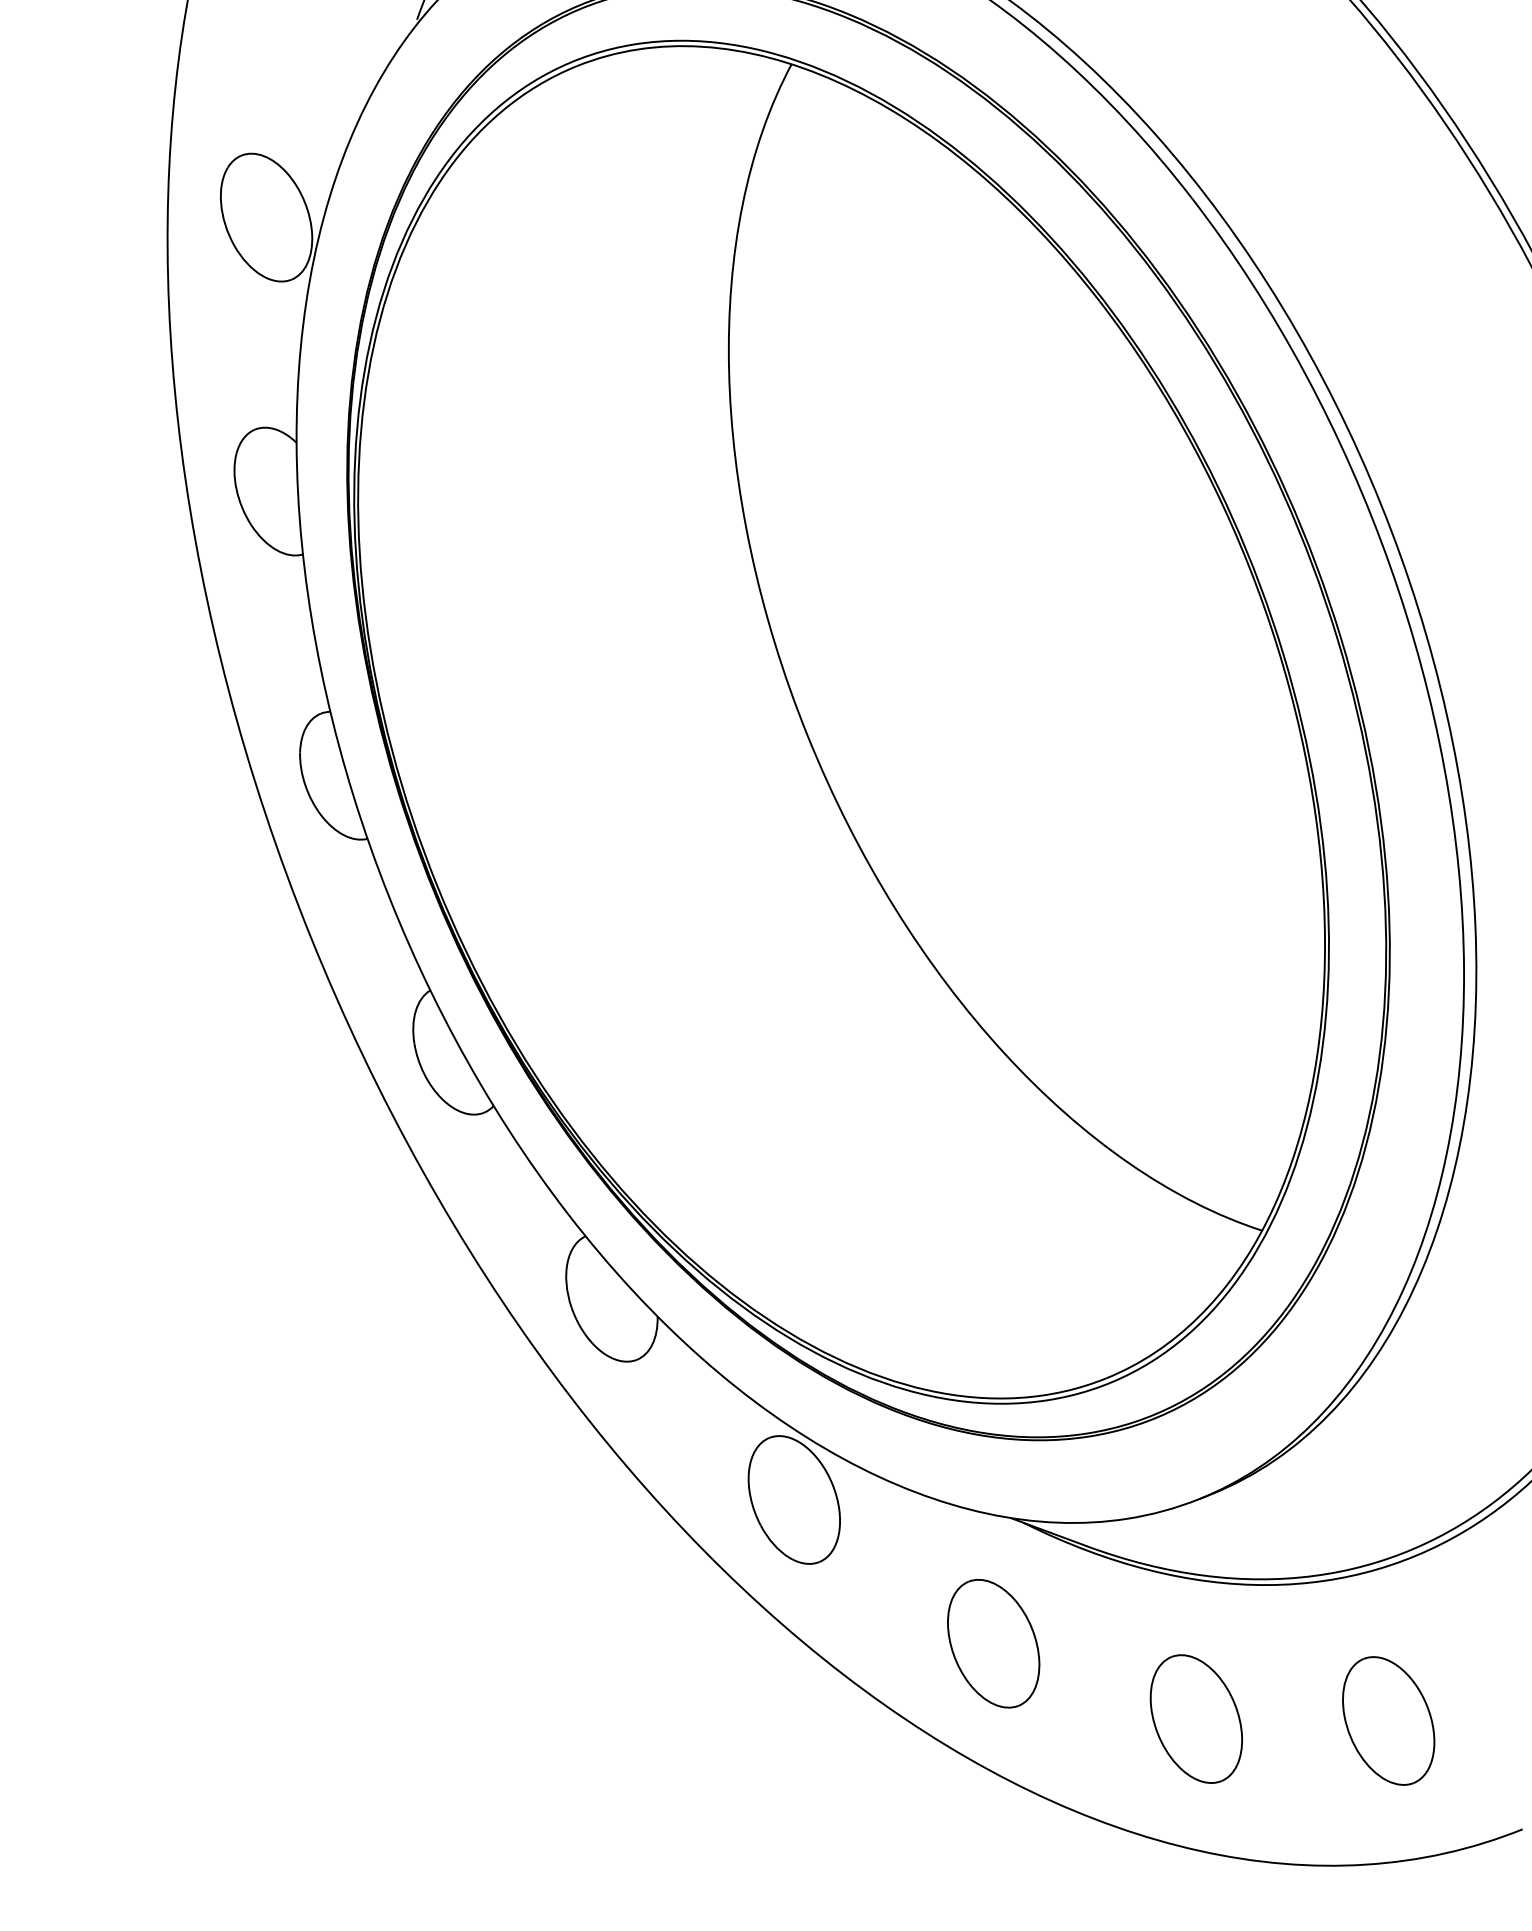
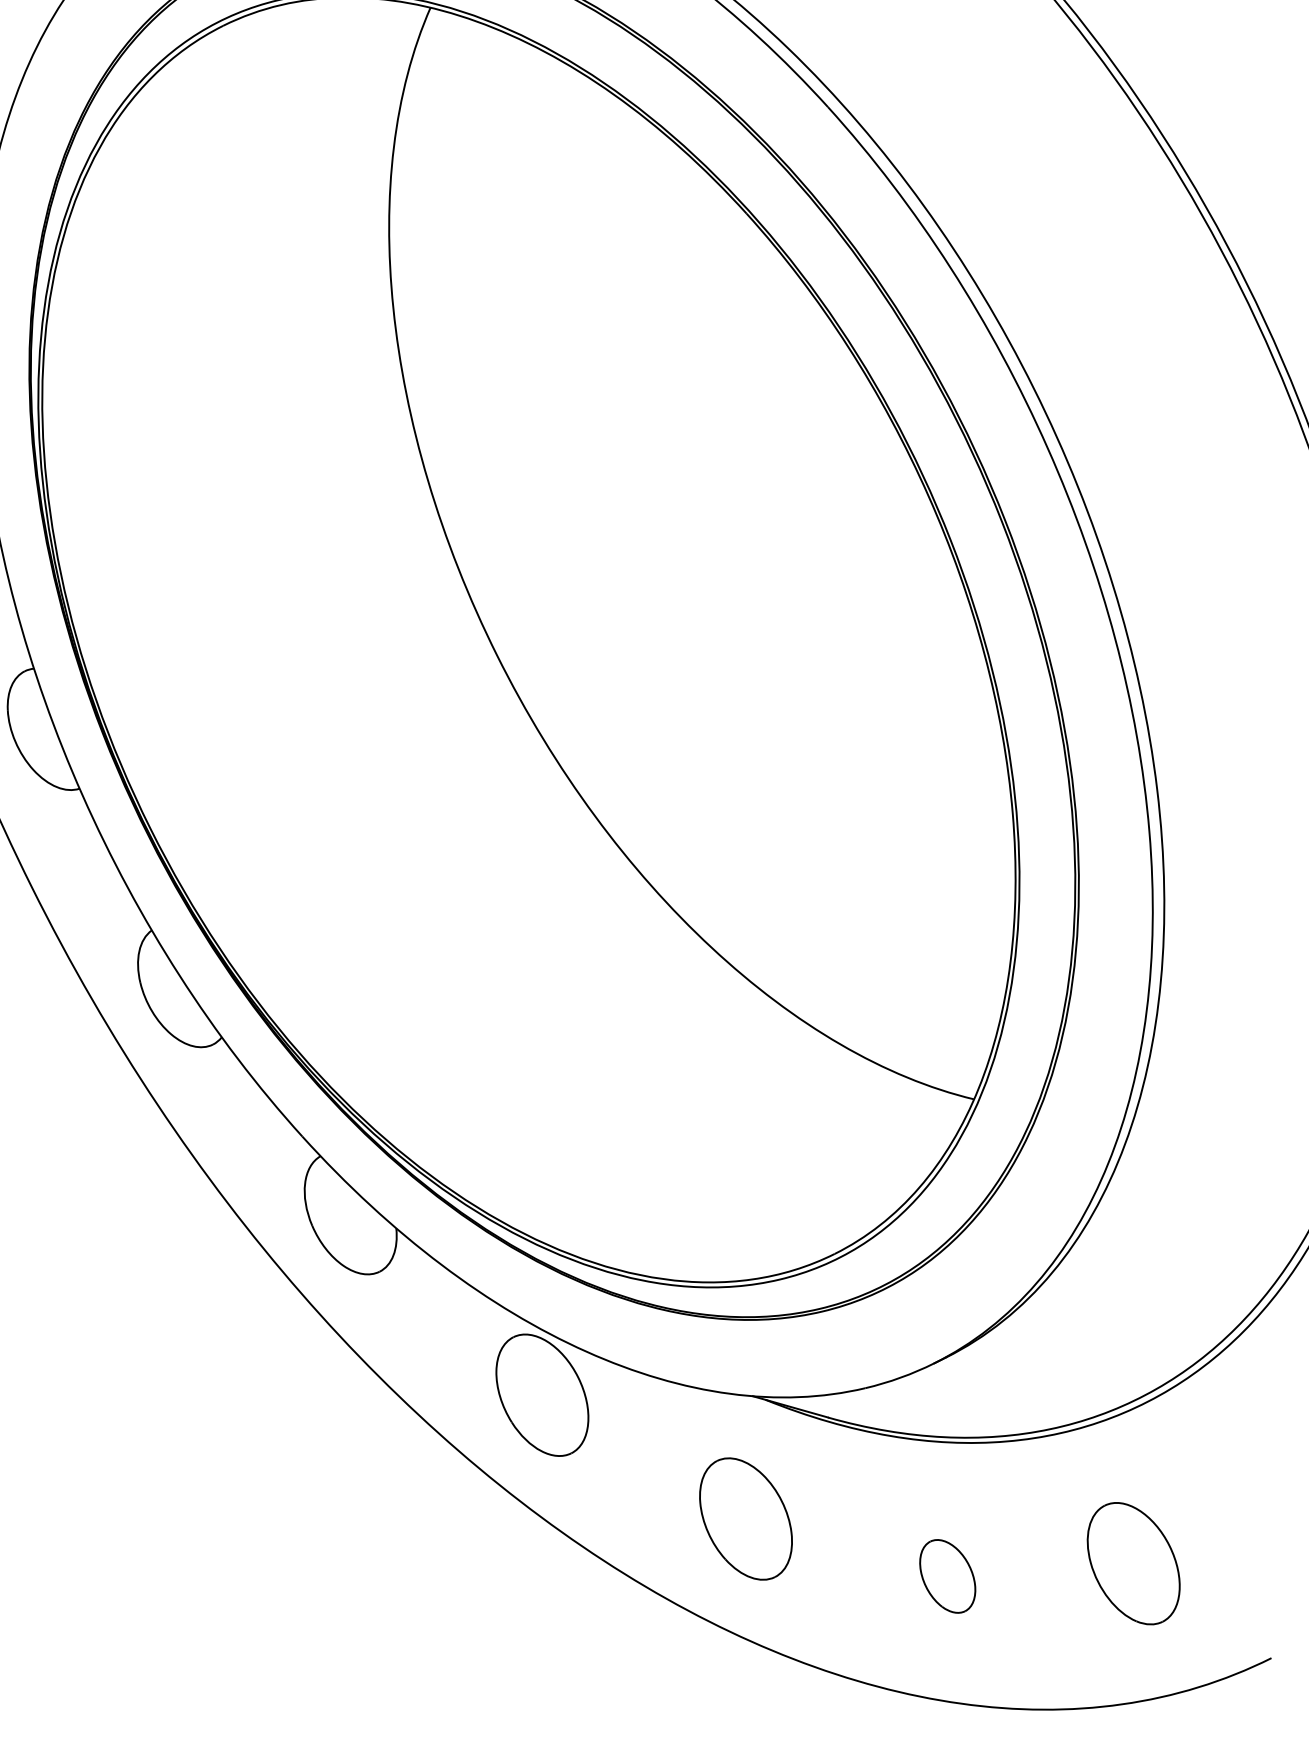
part: (1196, 1718) -> (947, 1575), size x0.6

